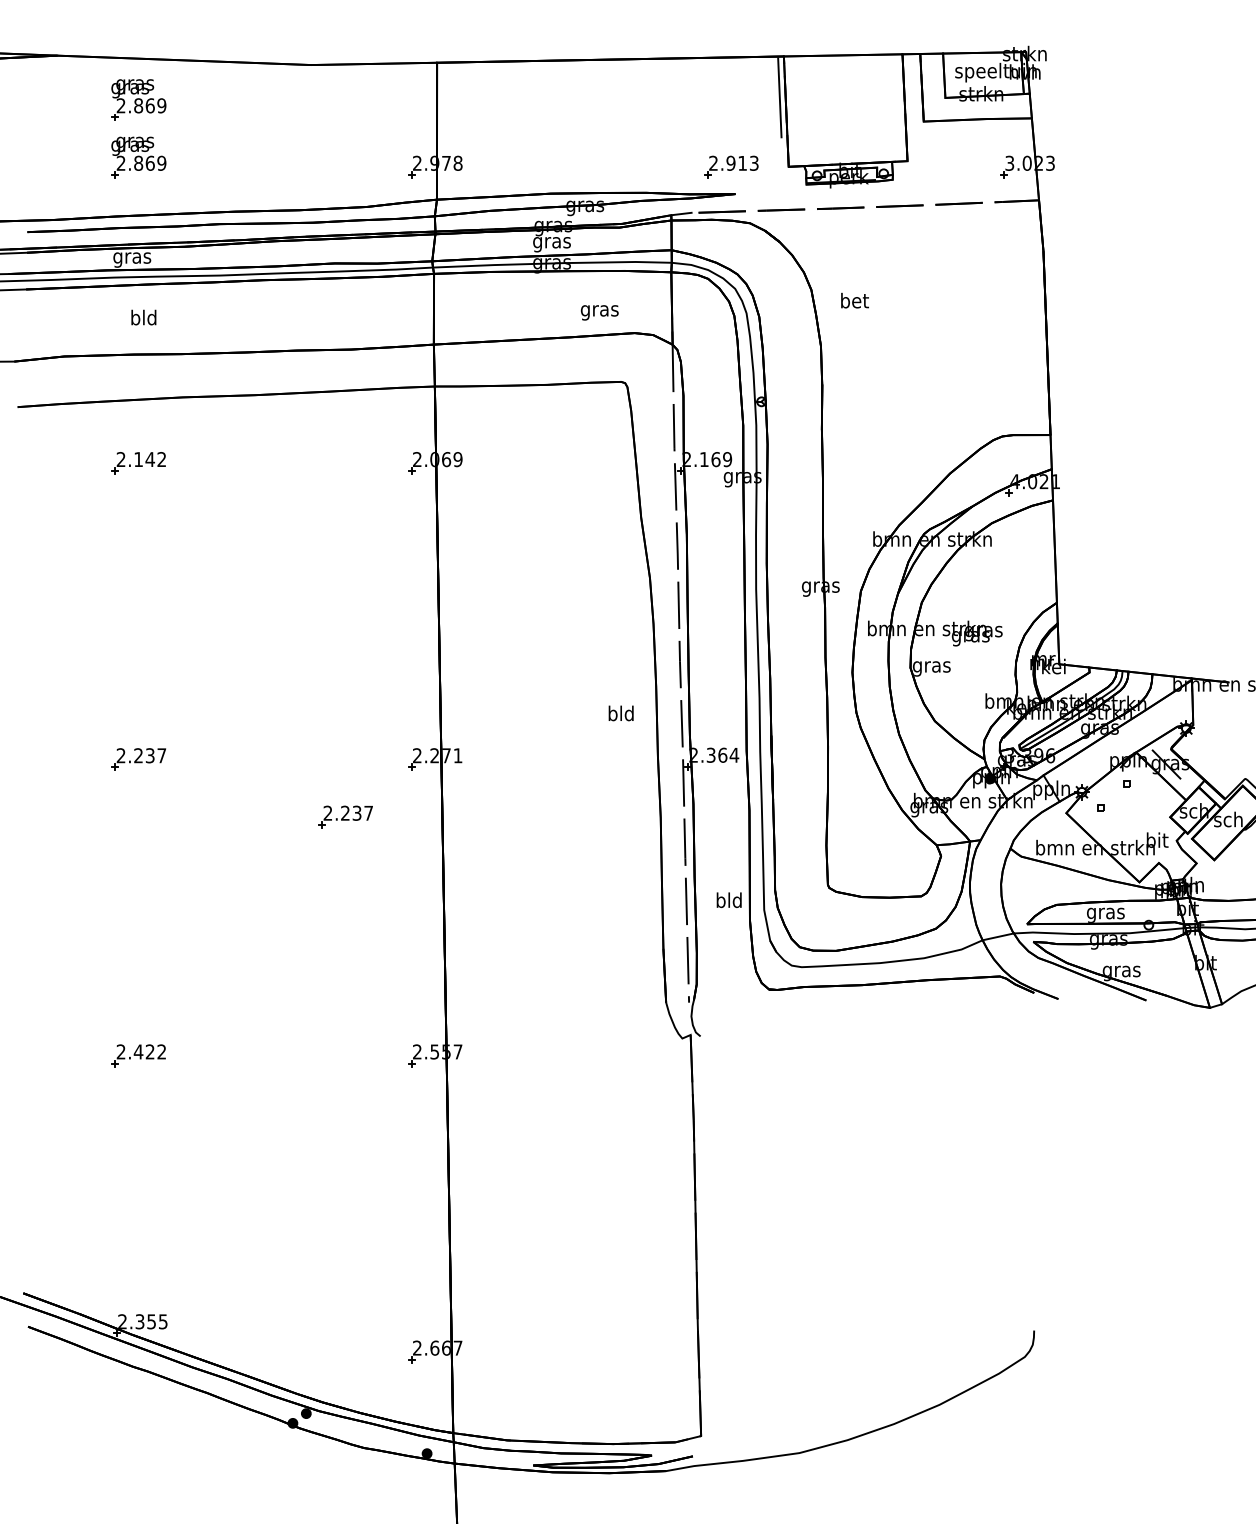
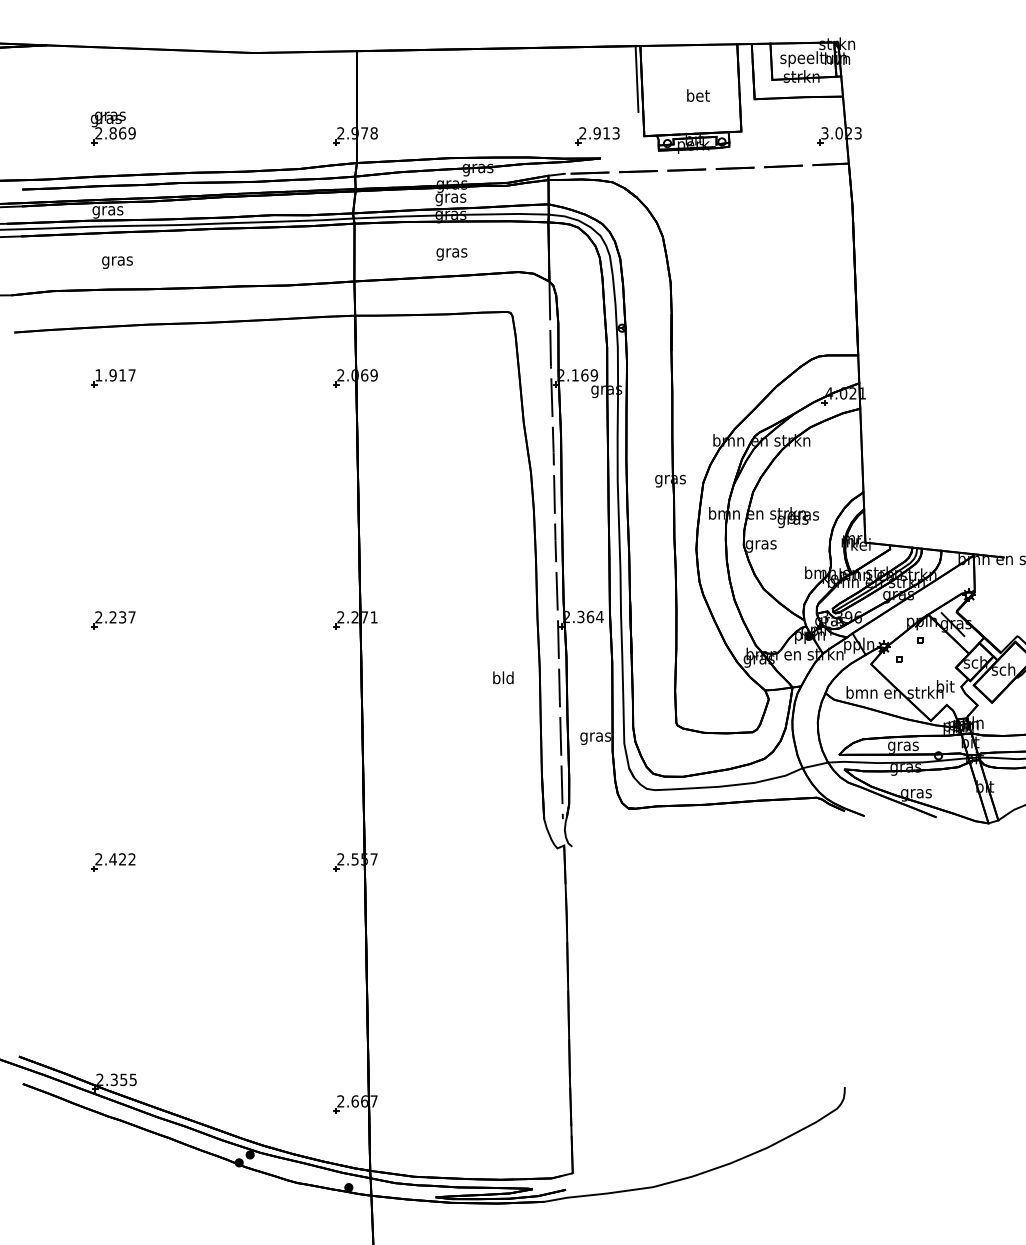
part: (137, 99) -> (112, 81), removed
text: (855, 300) -> (698, 95), moved
text: (599, 312) -> (451, 254), moved
text: (143, 318) -> (117, 260), bld -> gras
text: (141, 459) -> (115, 375), 2.142 -> 1.917
text: (621, 713) -> (503, 677), moved
part: (345, 817) -> (282, 667), removed
text: (728, 902) -> (595, 737), bld -> gras

